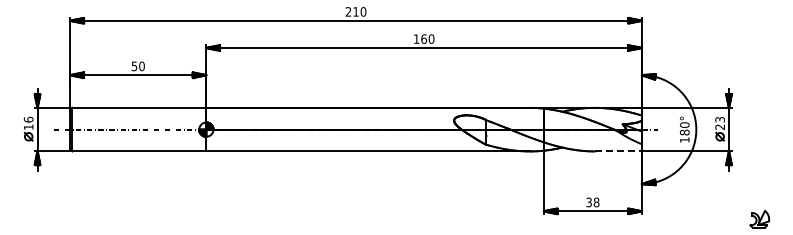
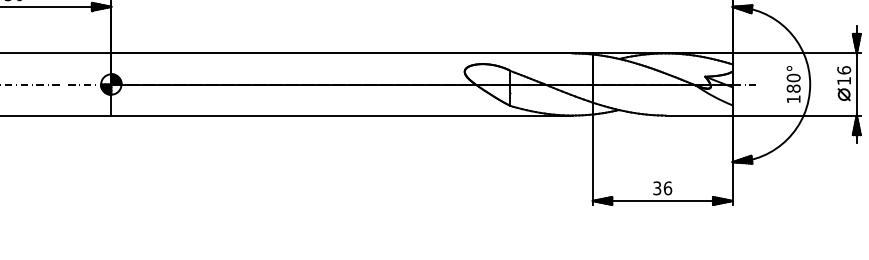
text: (719, 122) -> (843, 74), 23 -> 16
line: (618, 151) -> (699, 115), dashed -> solid
text: (596, 202) -> (667, 188), 38 -> 36

